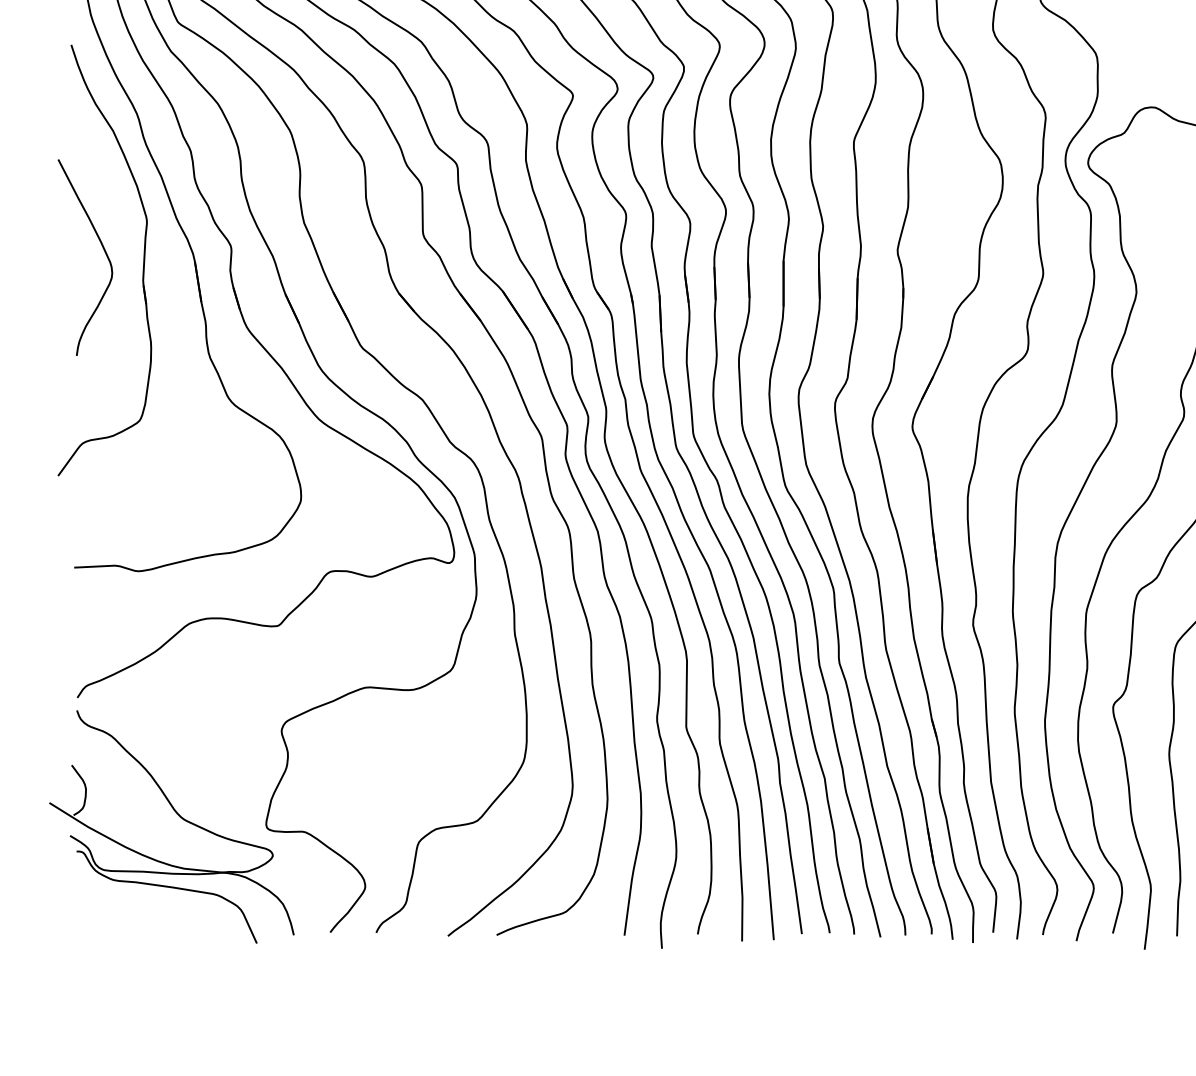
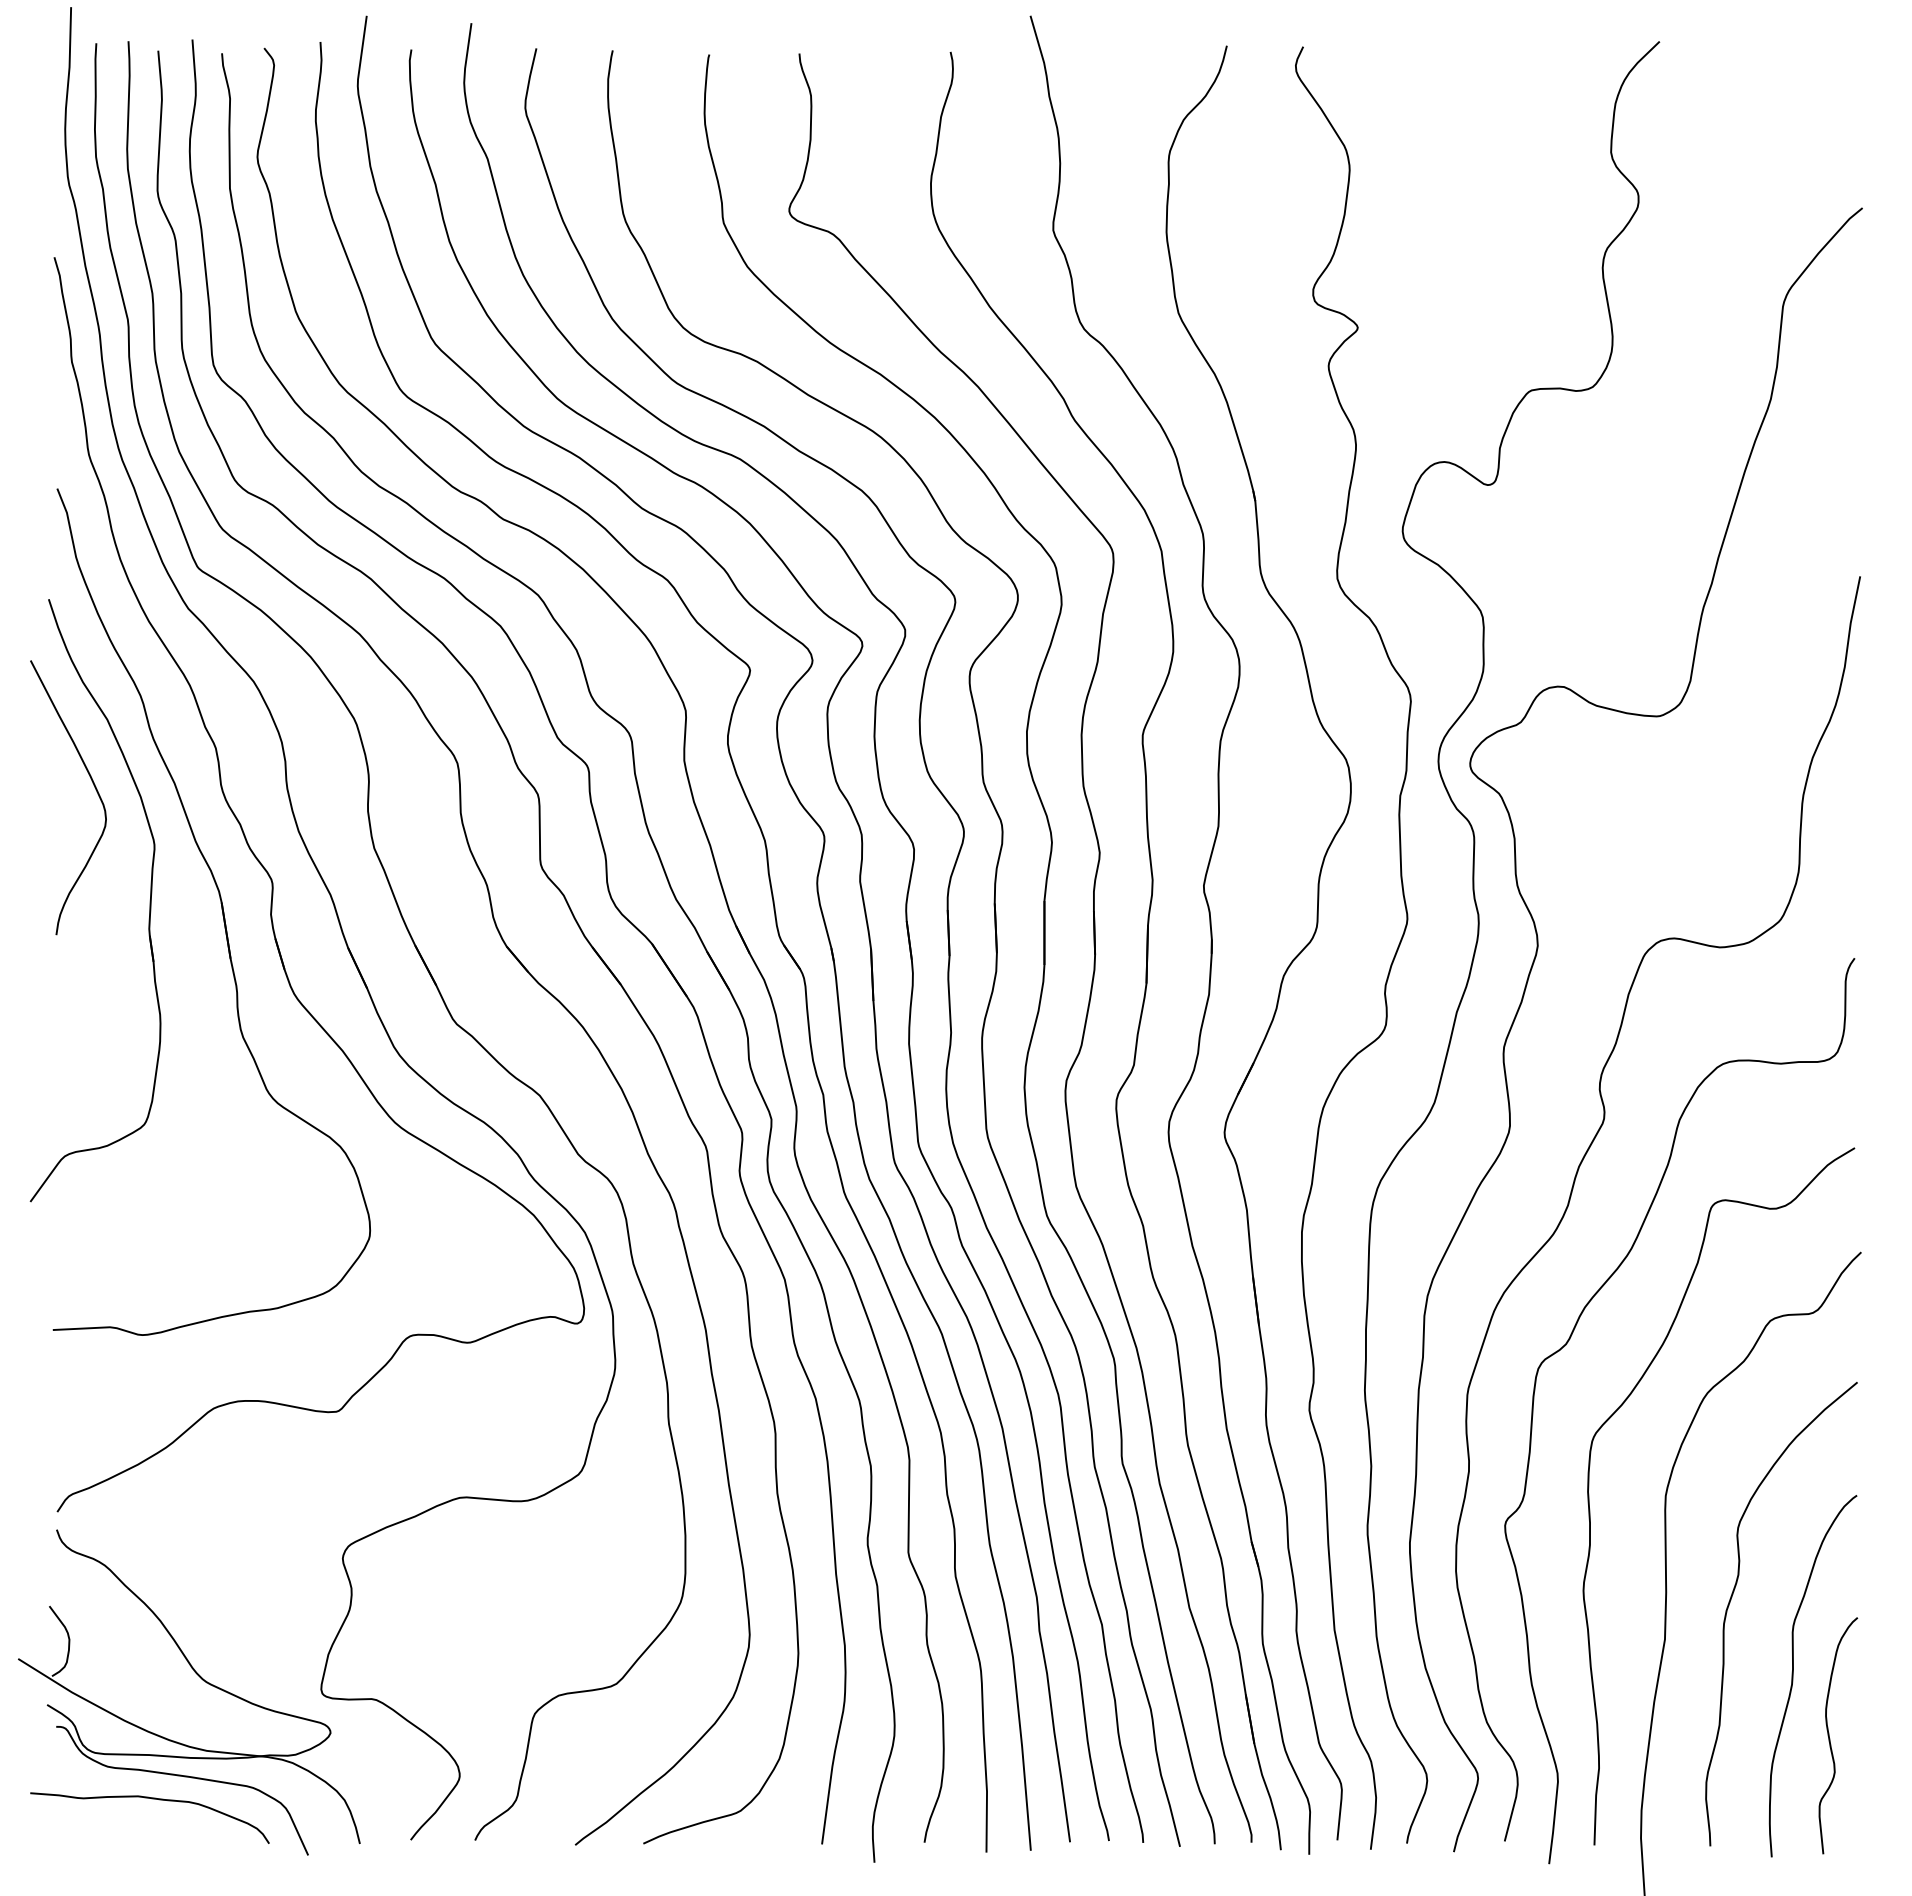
curve: (103, 248) -> (93, 785), moved
curve: (144, 903) -> (151, 1799), added

